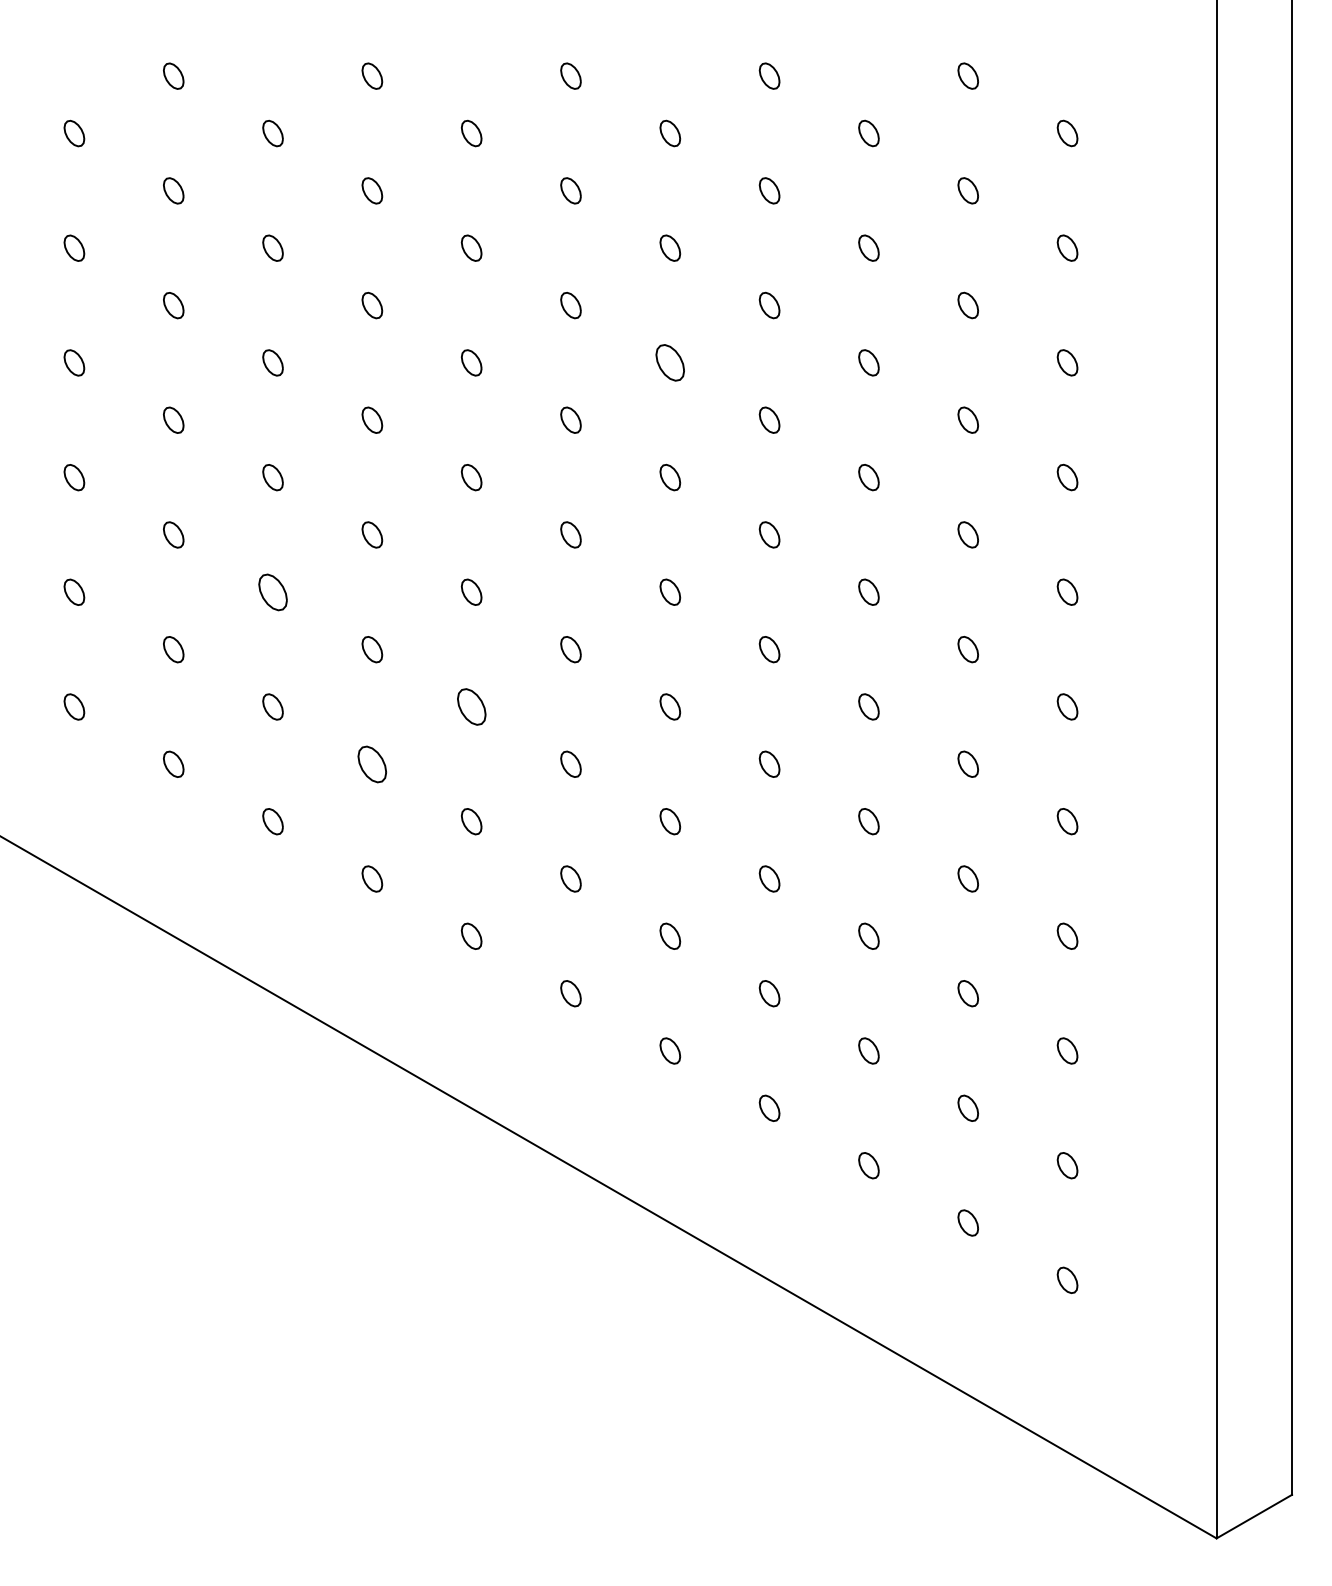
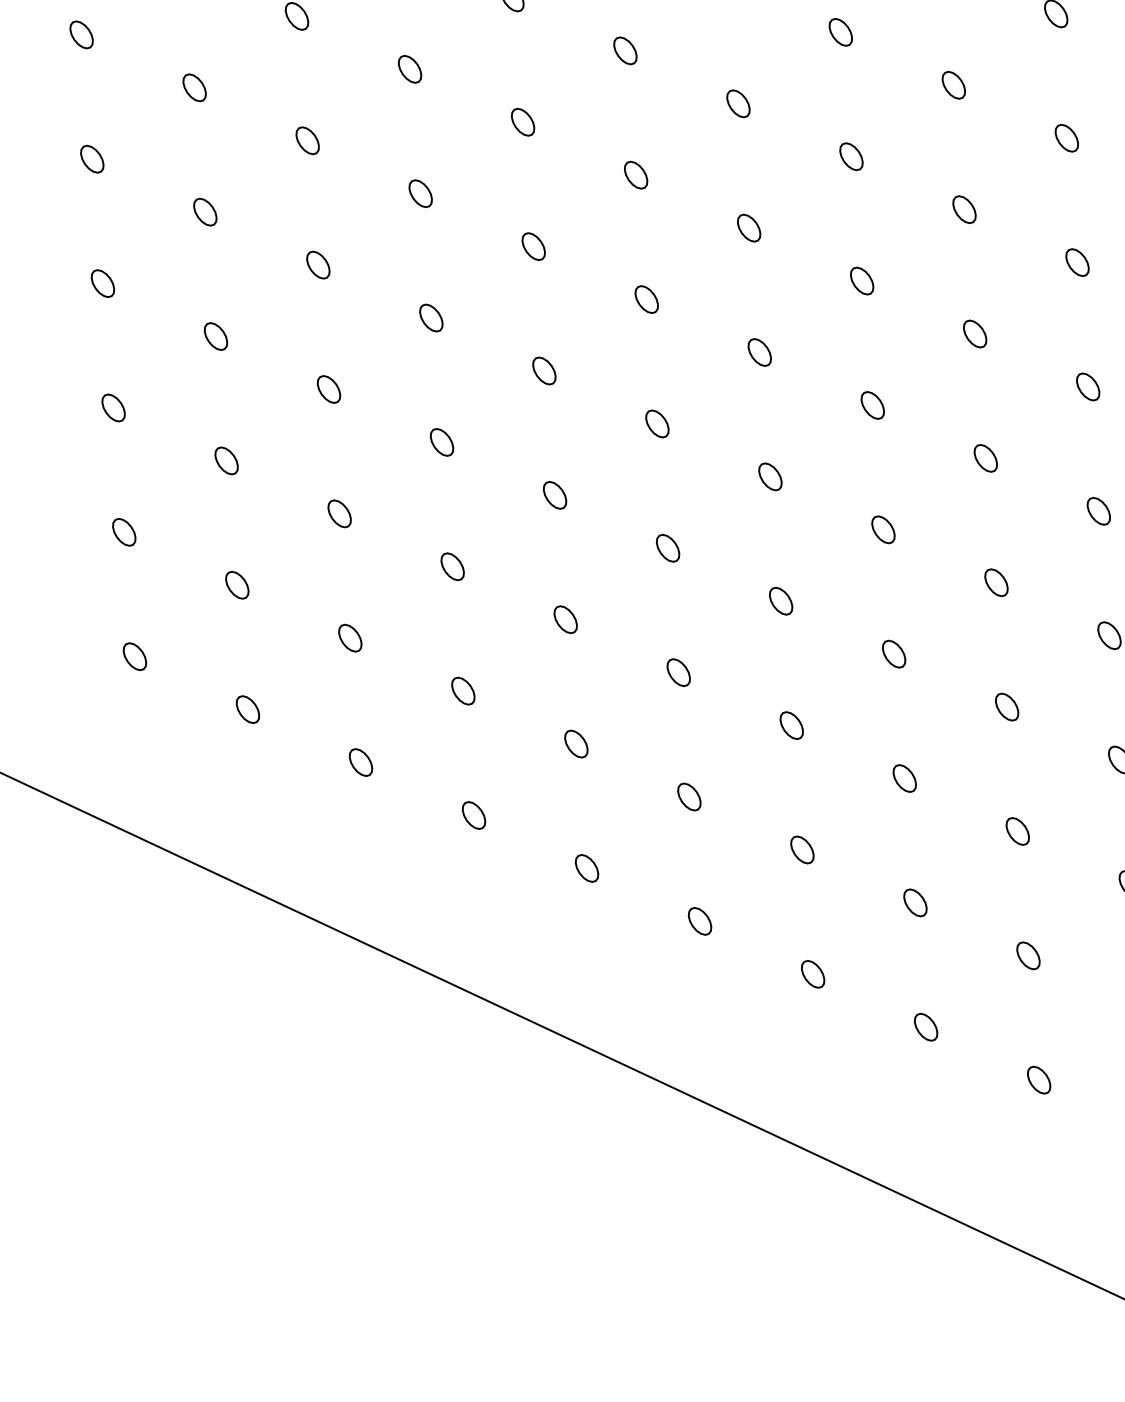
part: (670, 362) -> (749, 227), size x0.71
part: (272, 591) -> (338, 513), size x0.71
part: (471, 706) -> (565, 619), size x0.71
part: (372, 763) -> (463, 690), size x0.71

